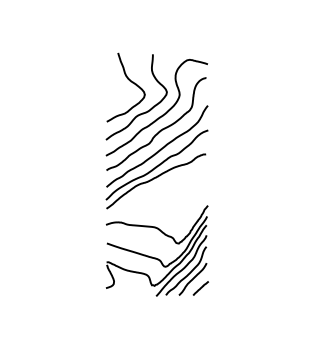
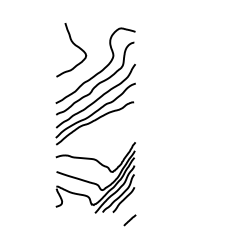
curve: (142, 112) -> (84, 69), removed
line: (200, 288) -> (129, 220), moved

